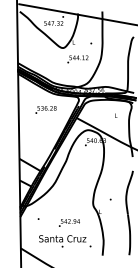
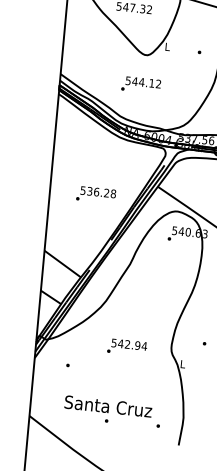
text: (77, 59) -> (140, 85), moved
text: (45, 109) -> (95, 194), moved
text: (69, 222) -> (127, 346), moved

